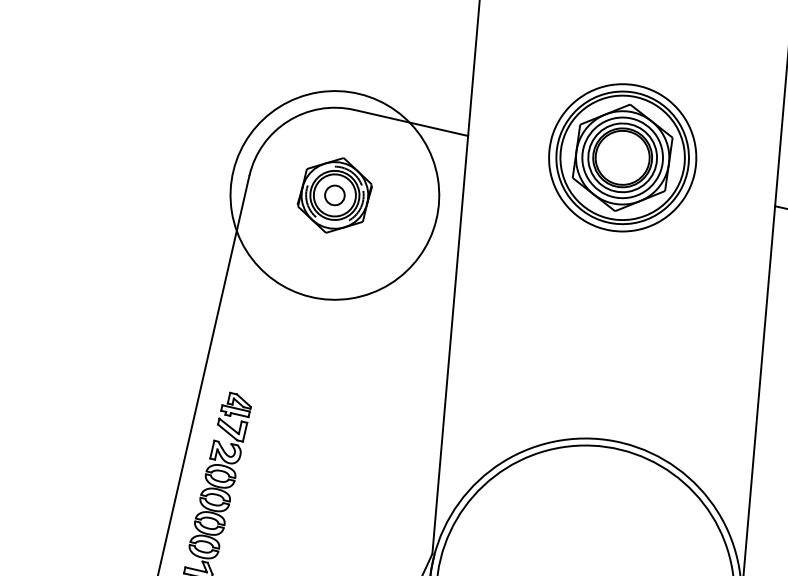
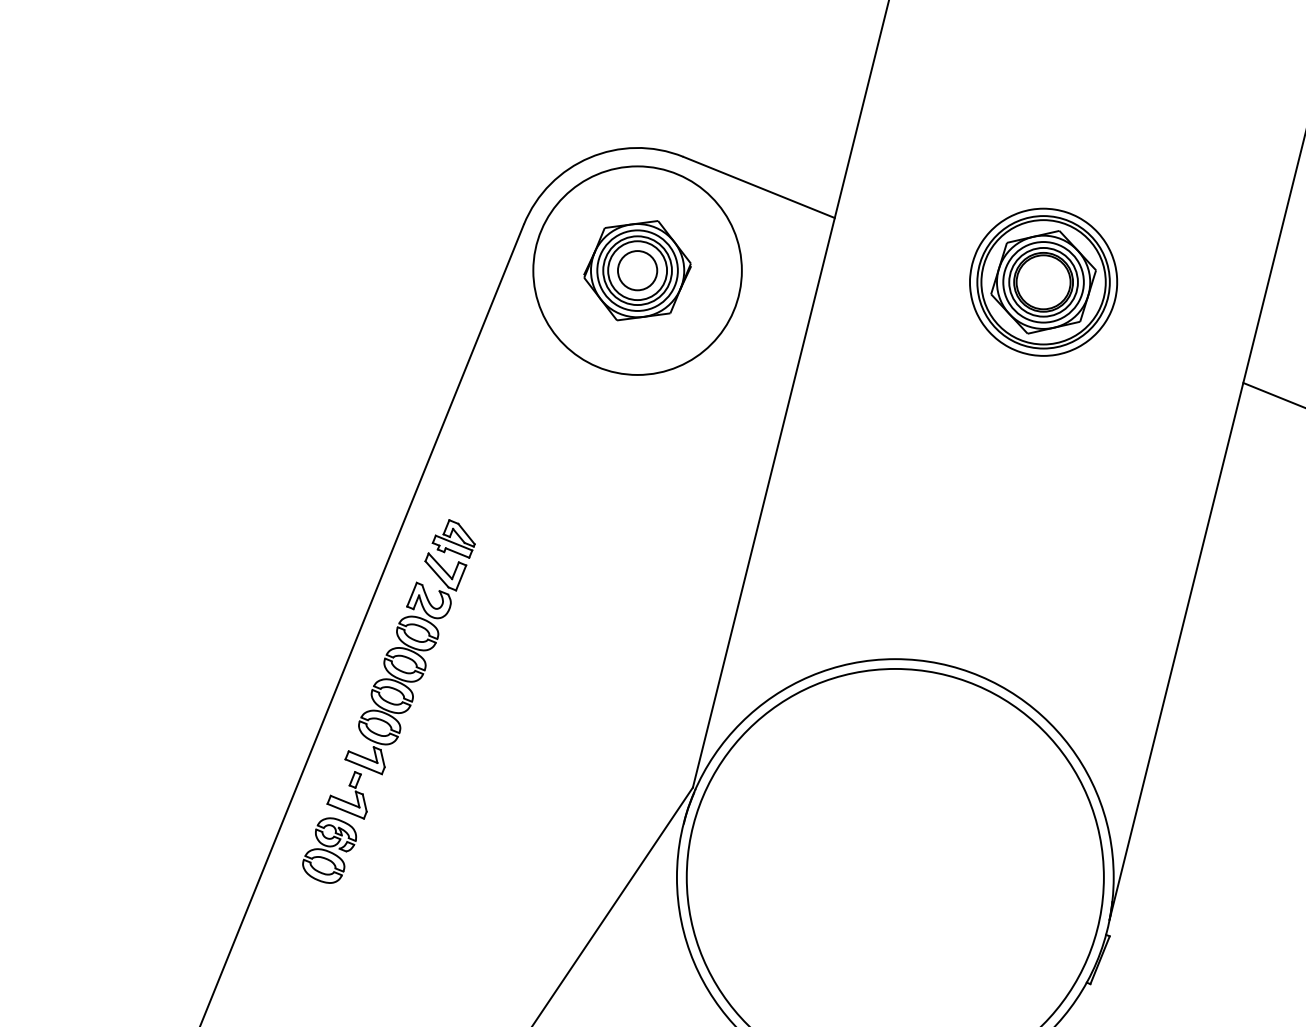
part: (622, 157) -> (1043, 281), size x0.71
circle: (334, 195) -> (637, 270), dashed -> solid
circle: (334, 195) -> (637, 270), size x0.71
circle: (334, 195) -> (637, 270), size x1.43

